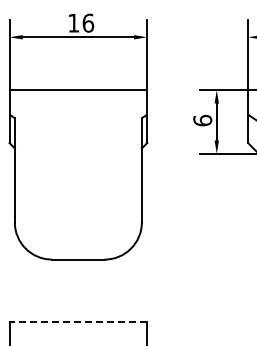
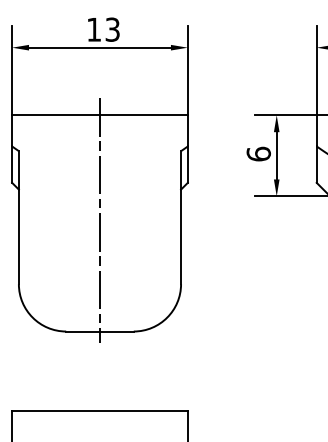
text: (88, 22) -> (112, 28), 16 -> 13
line: (78, 172) -> (100, 220), added
line: (78, 321) -> (100, 410), dashed -> solid

